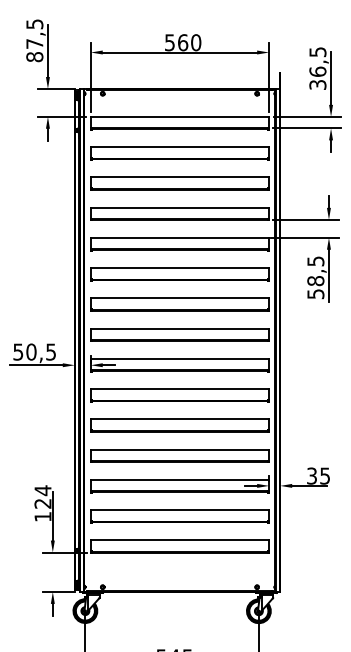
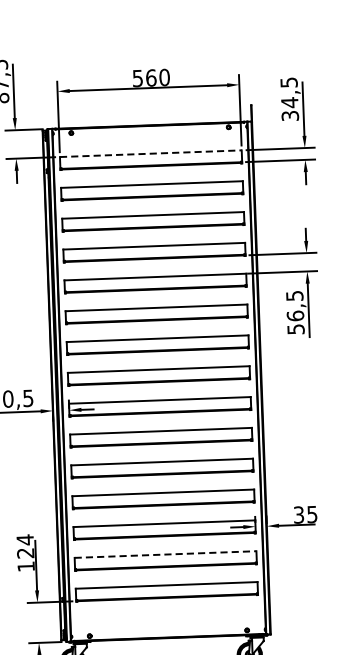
text: (317, 71) -> (289, 102), 36,5 -> 34,5
line: (180, 116) -> (151, 153), solid -> dashed
text: (315, 280) -> (295, 315), 58,5 -> 56,5
line: (180, 510) -> (166, 555), solid -> dashed

